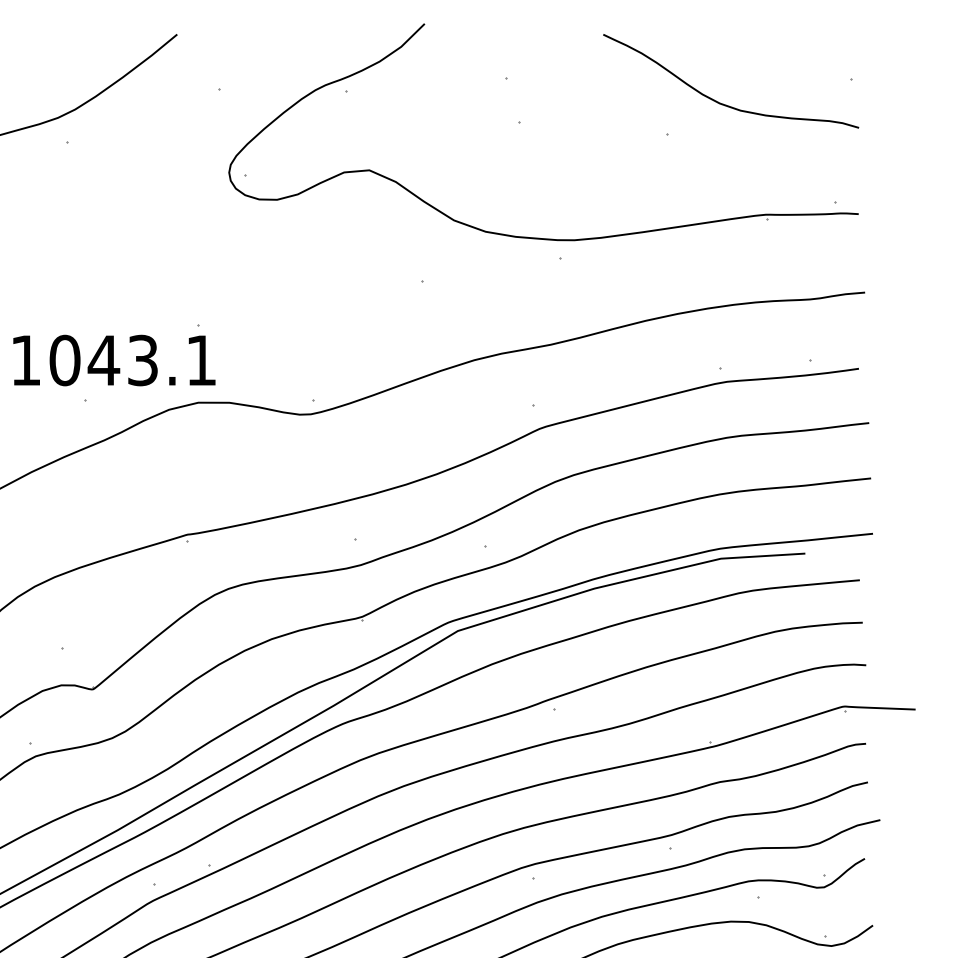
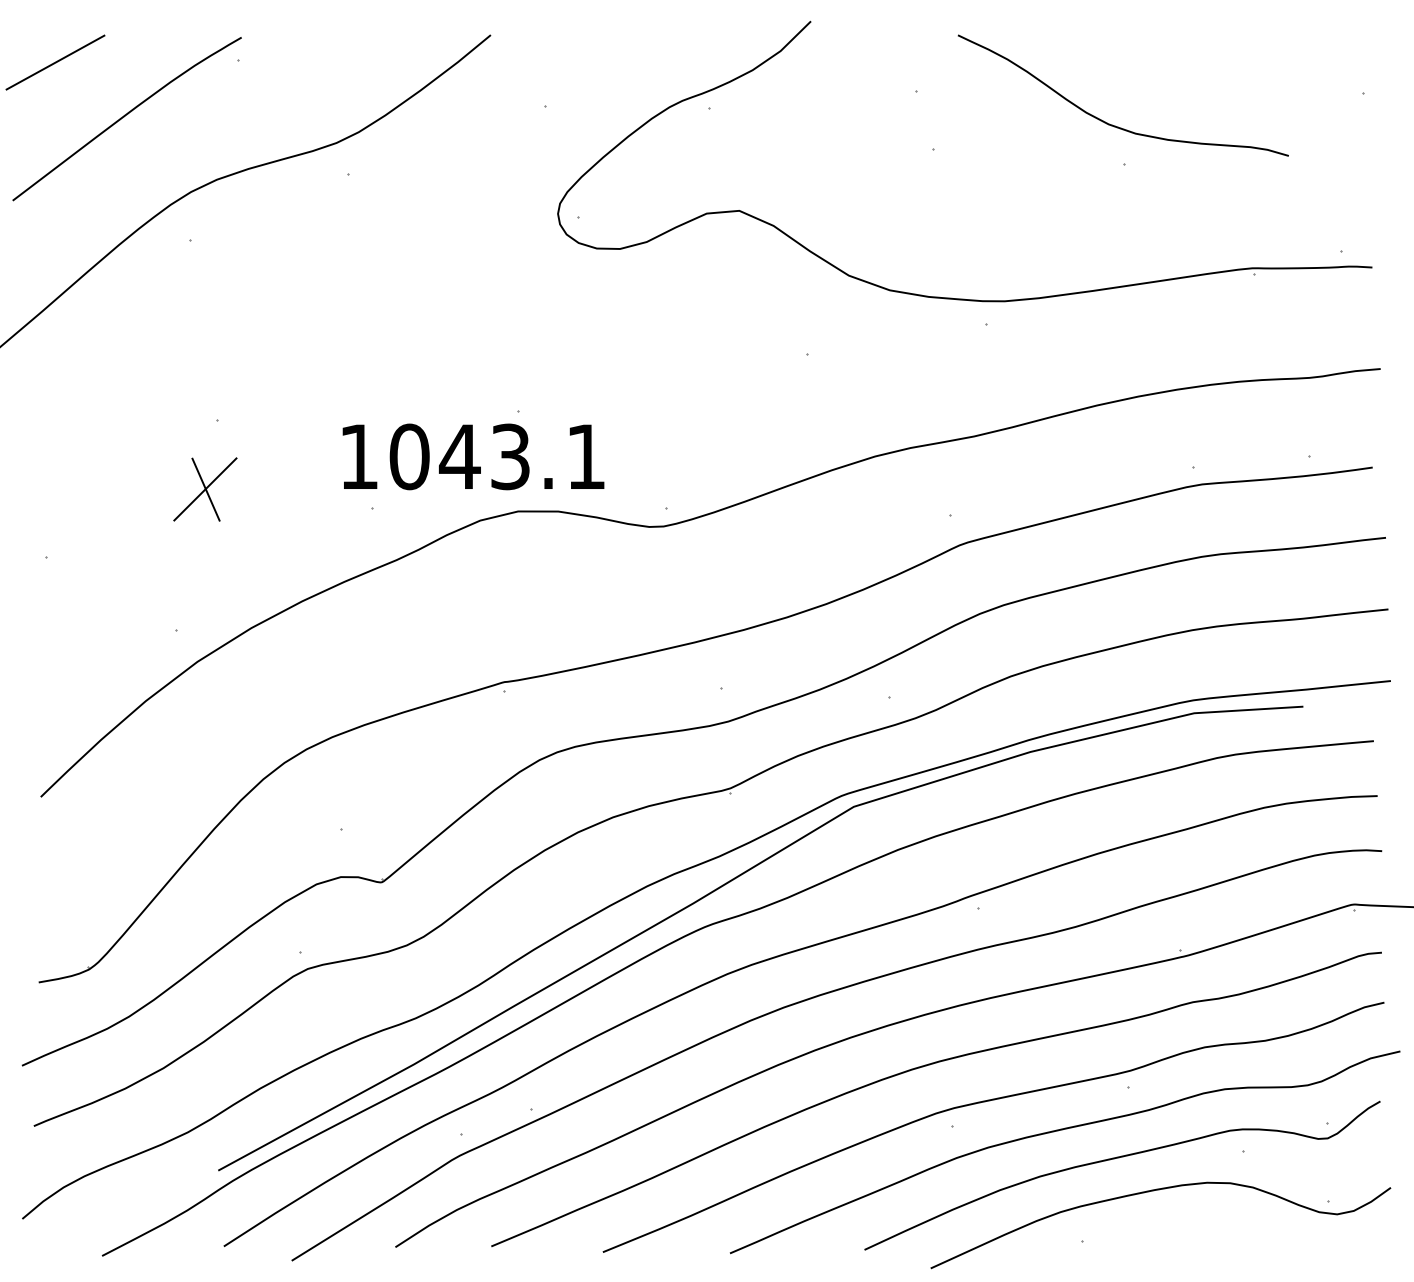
curve: (722, 103) -> (1112, 124), moved
text: (114, 360) -> (473, 456), moved

